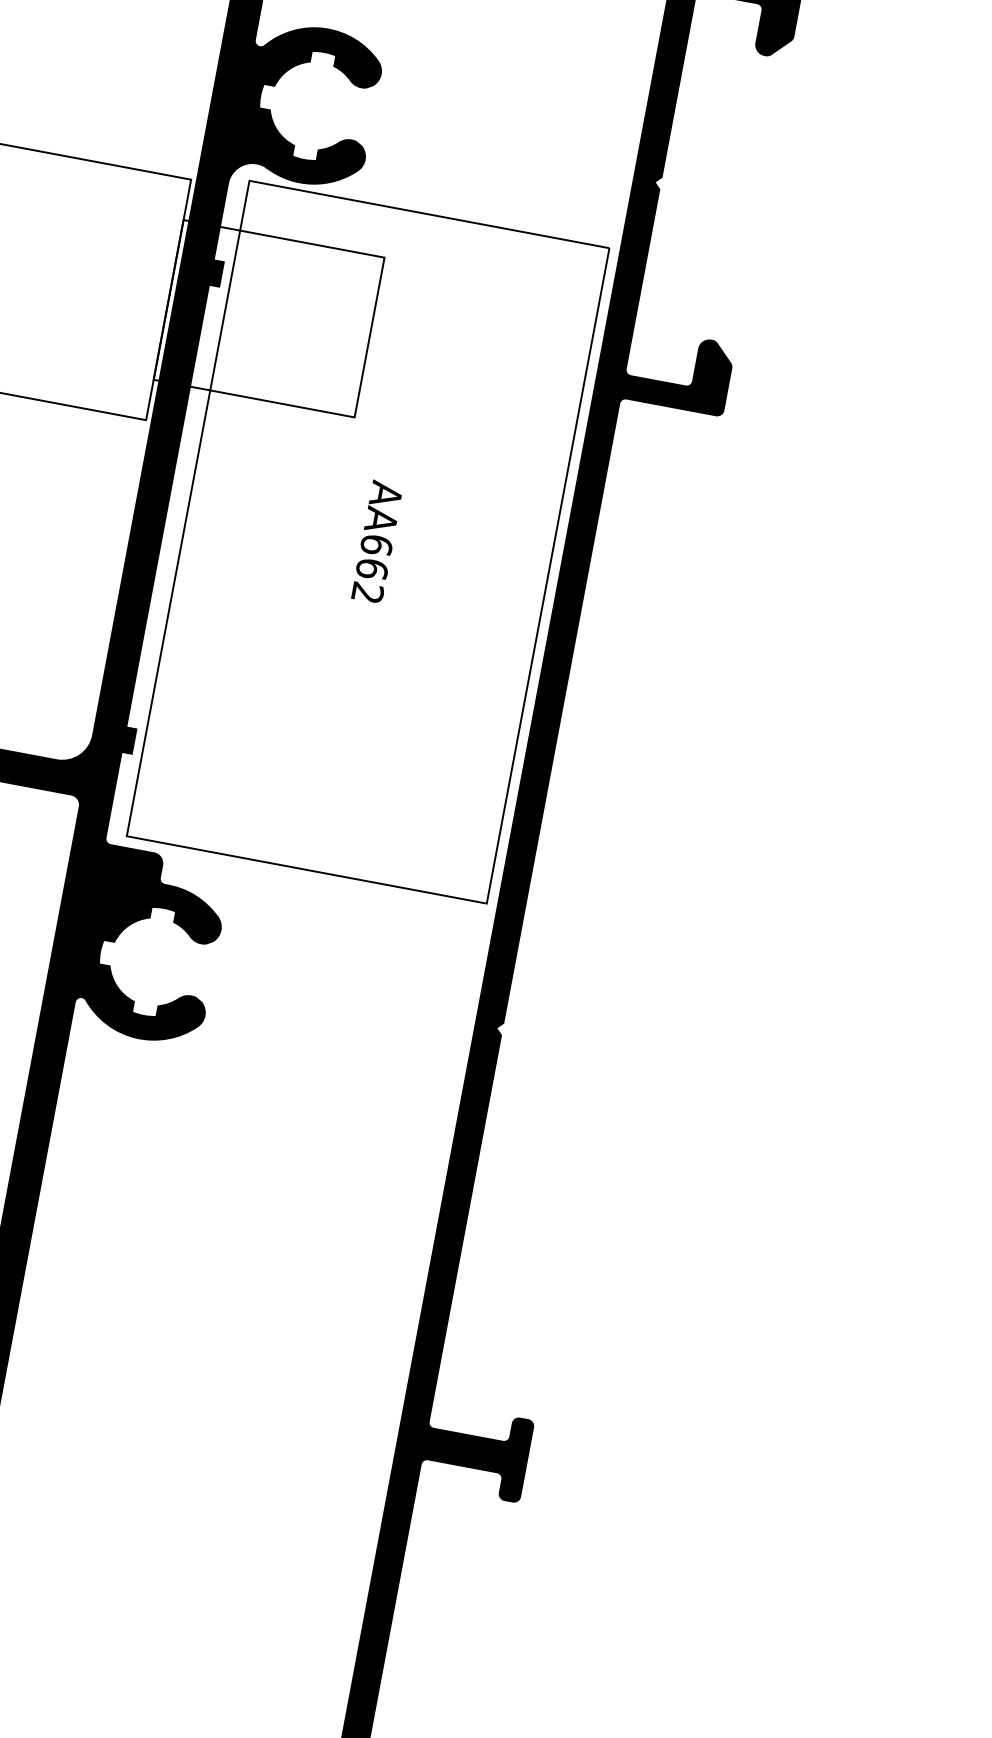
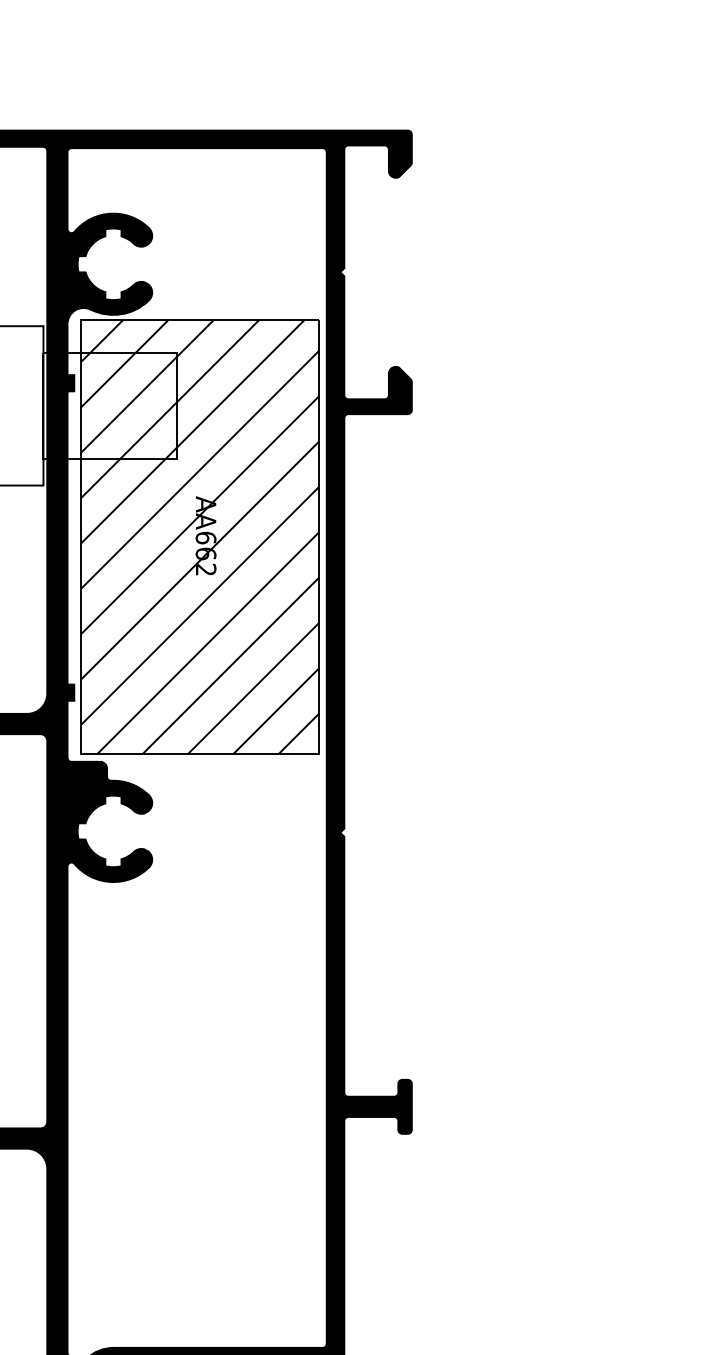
hatch: (367, 541) -> (199, 536), added

